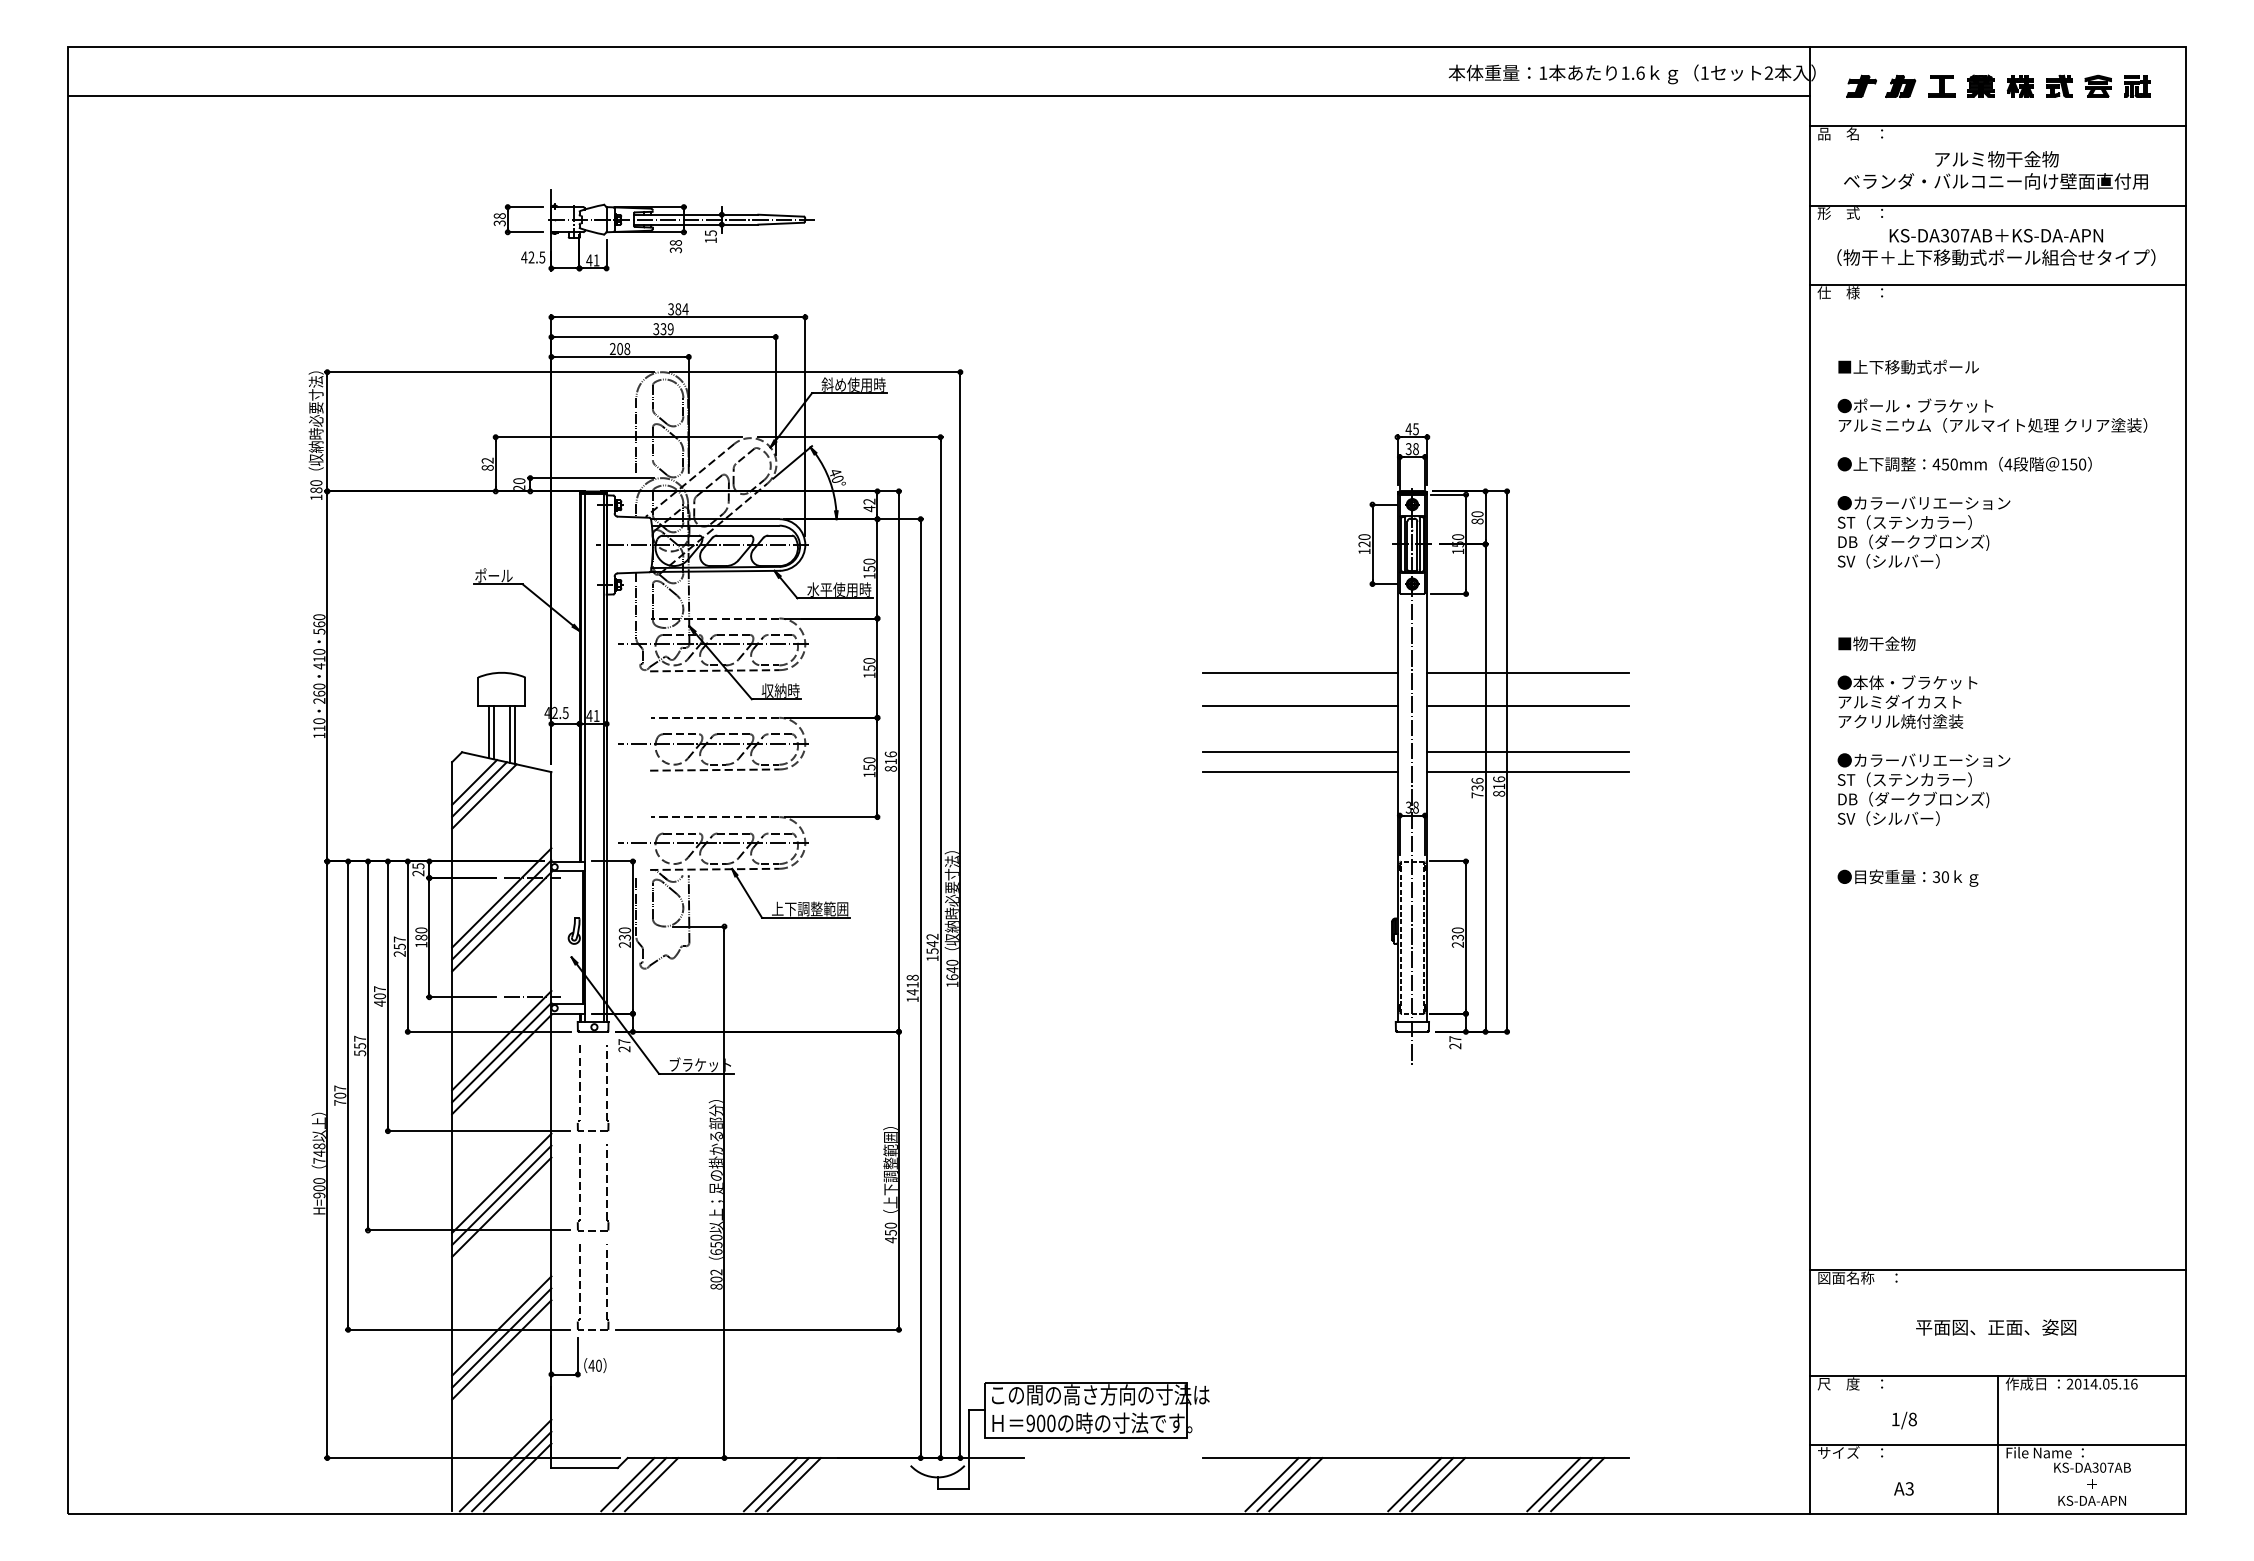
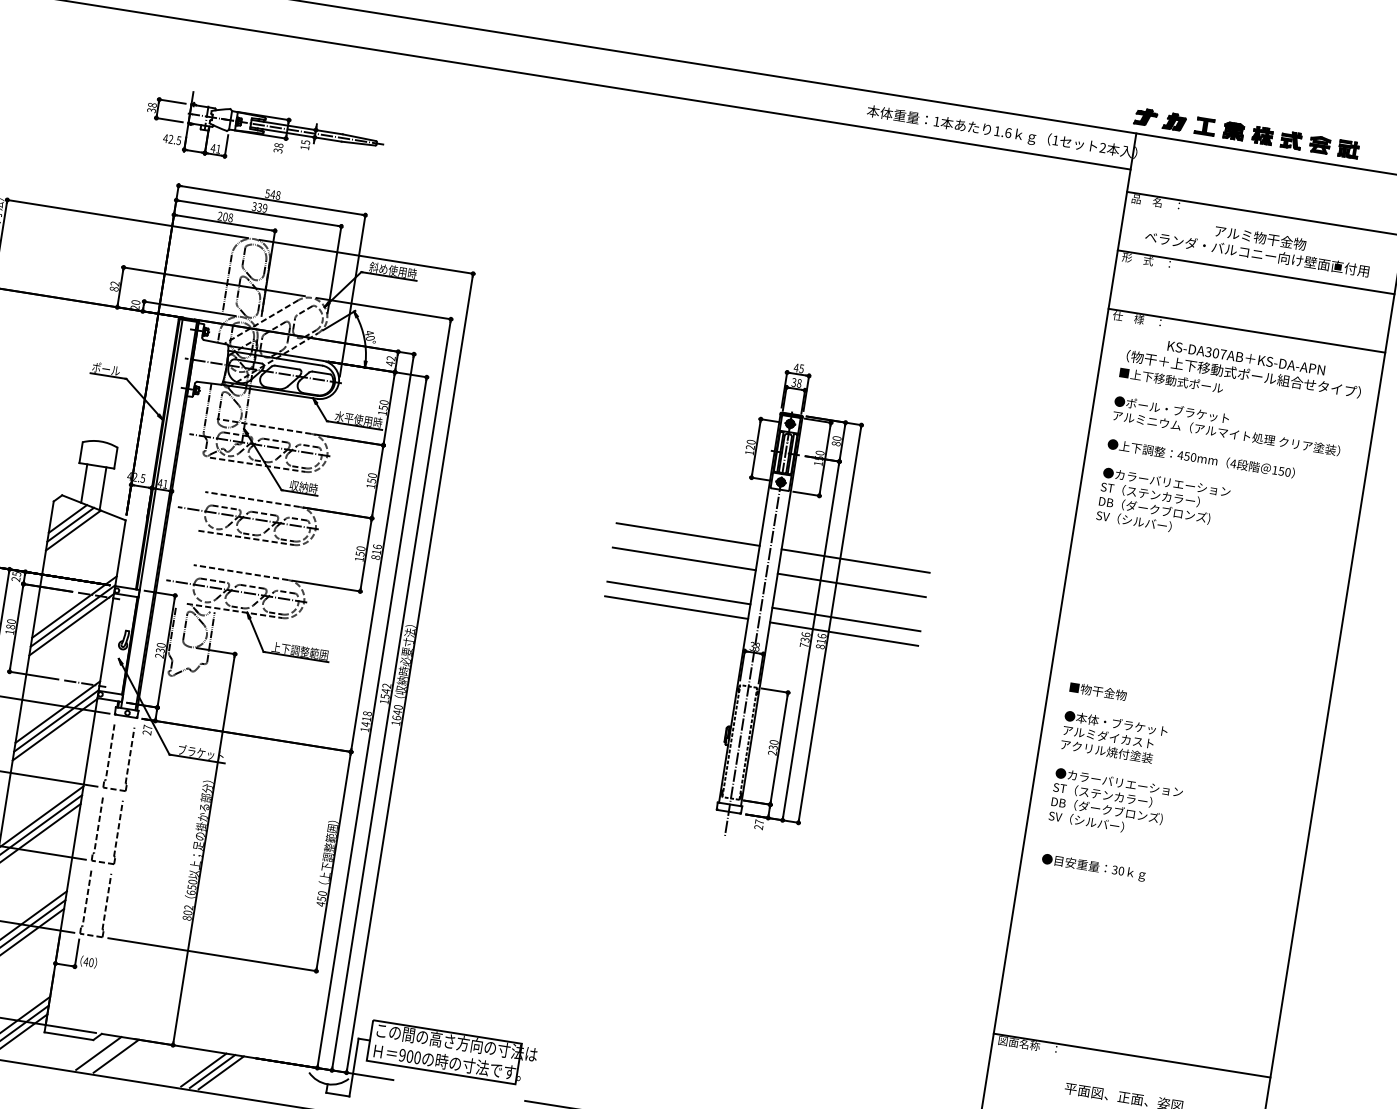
part: (1998, 85) -> (1246, 132), moved
text: (1996, 247) -> (1245, 366), moved
text: (678, 309) -> (273, 194), 384 -> 548
line: (493, 732) -> (87, 484), removed
line: (510, 733) -> (100, 487), removed
text: (1923, 761) -> (1118, 783), moved
line: (639, 1484) -> (107, 1054), removed

